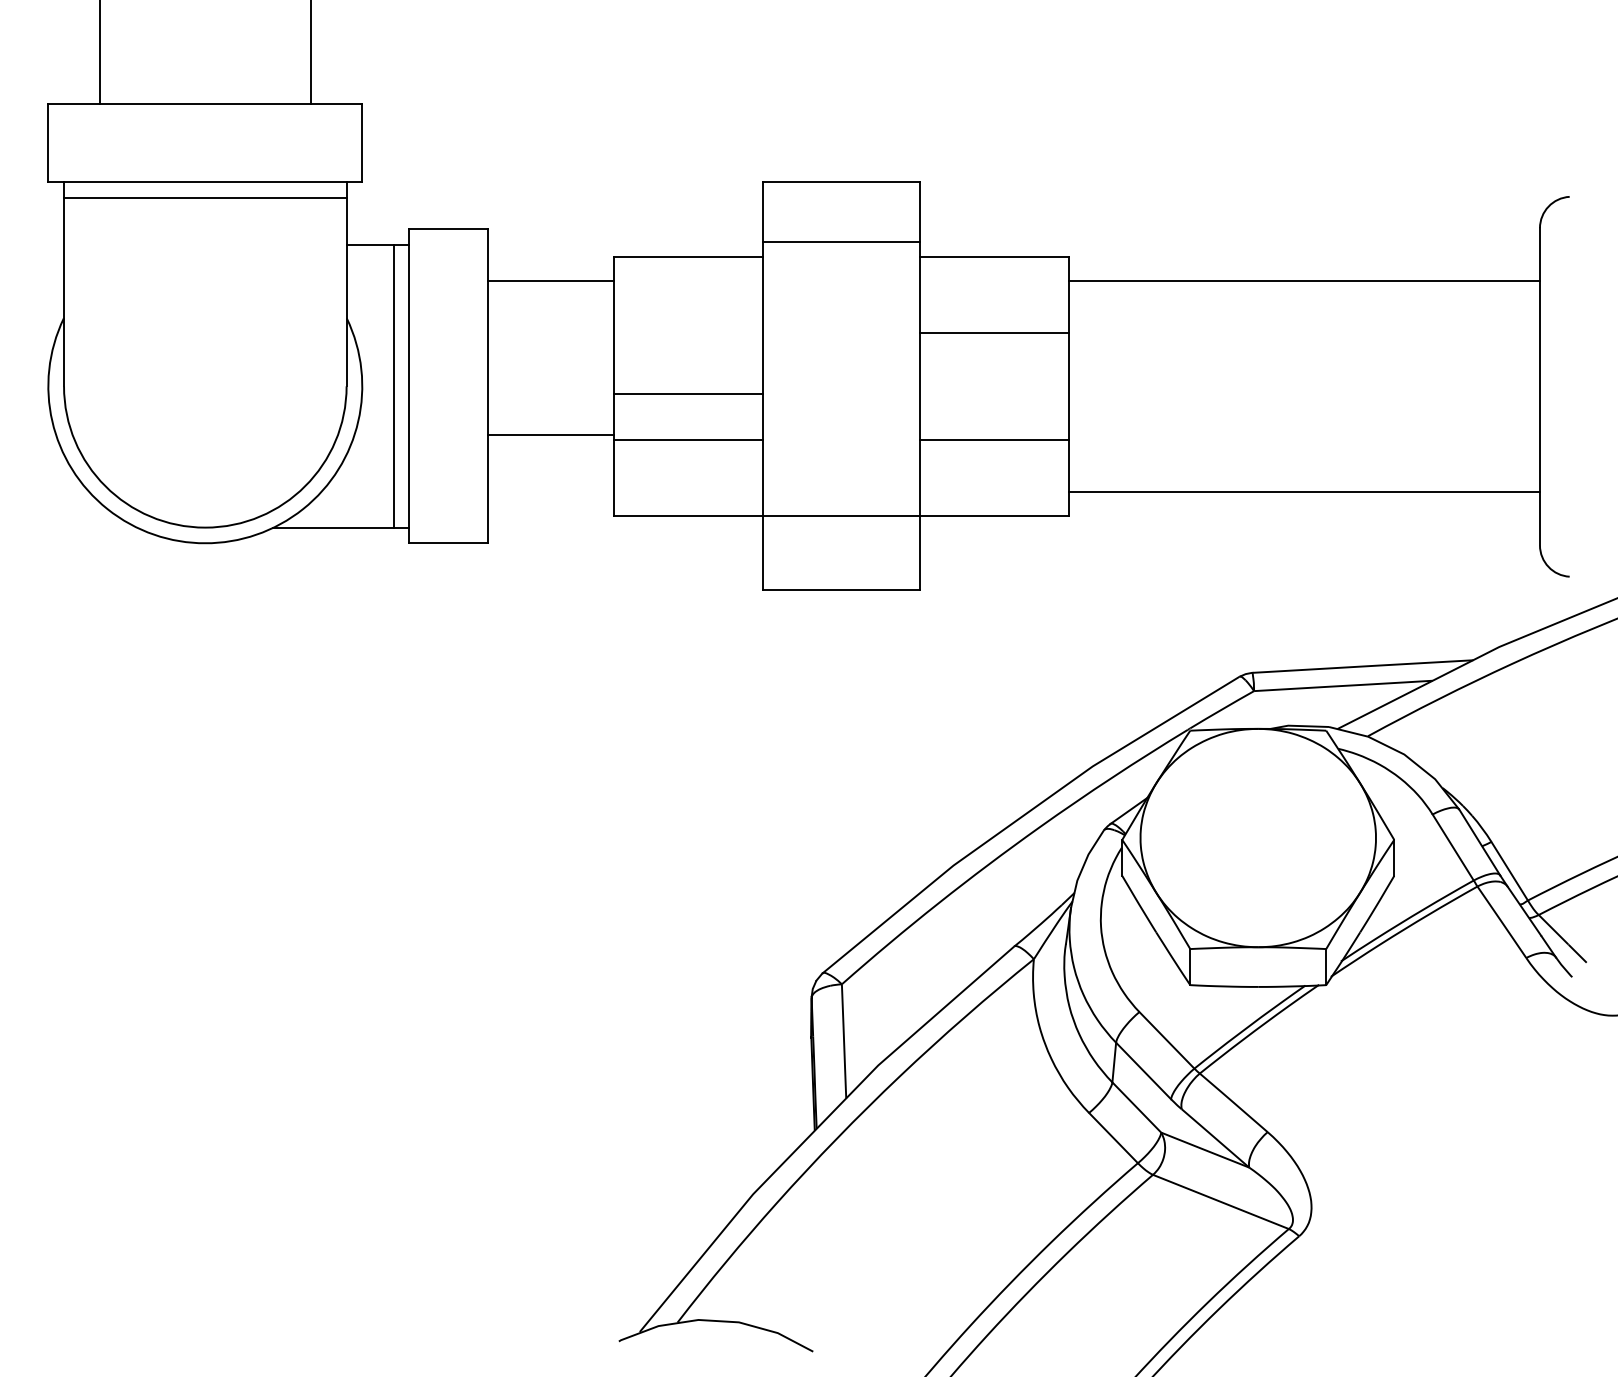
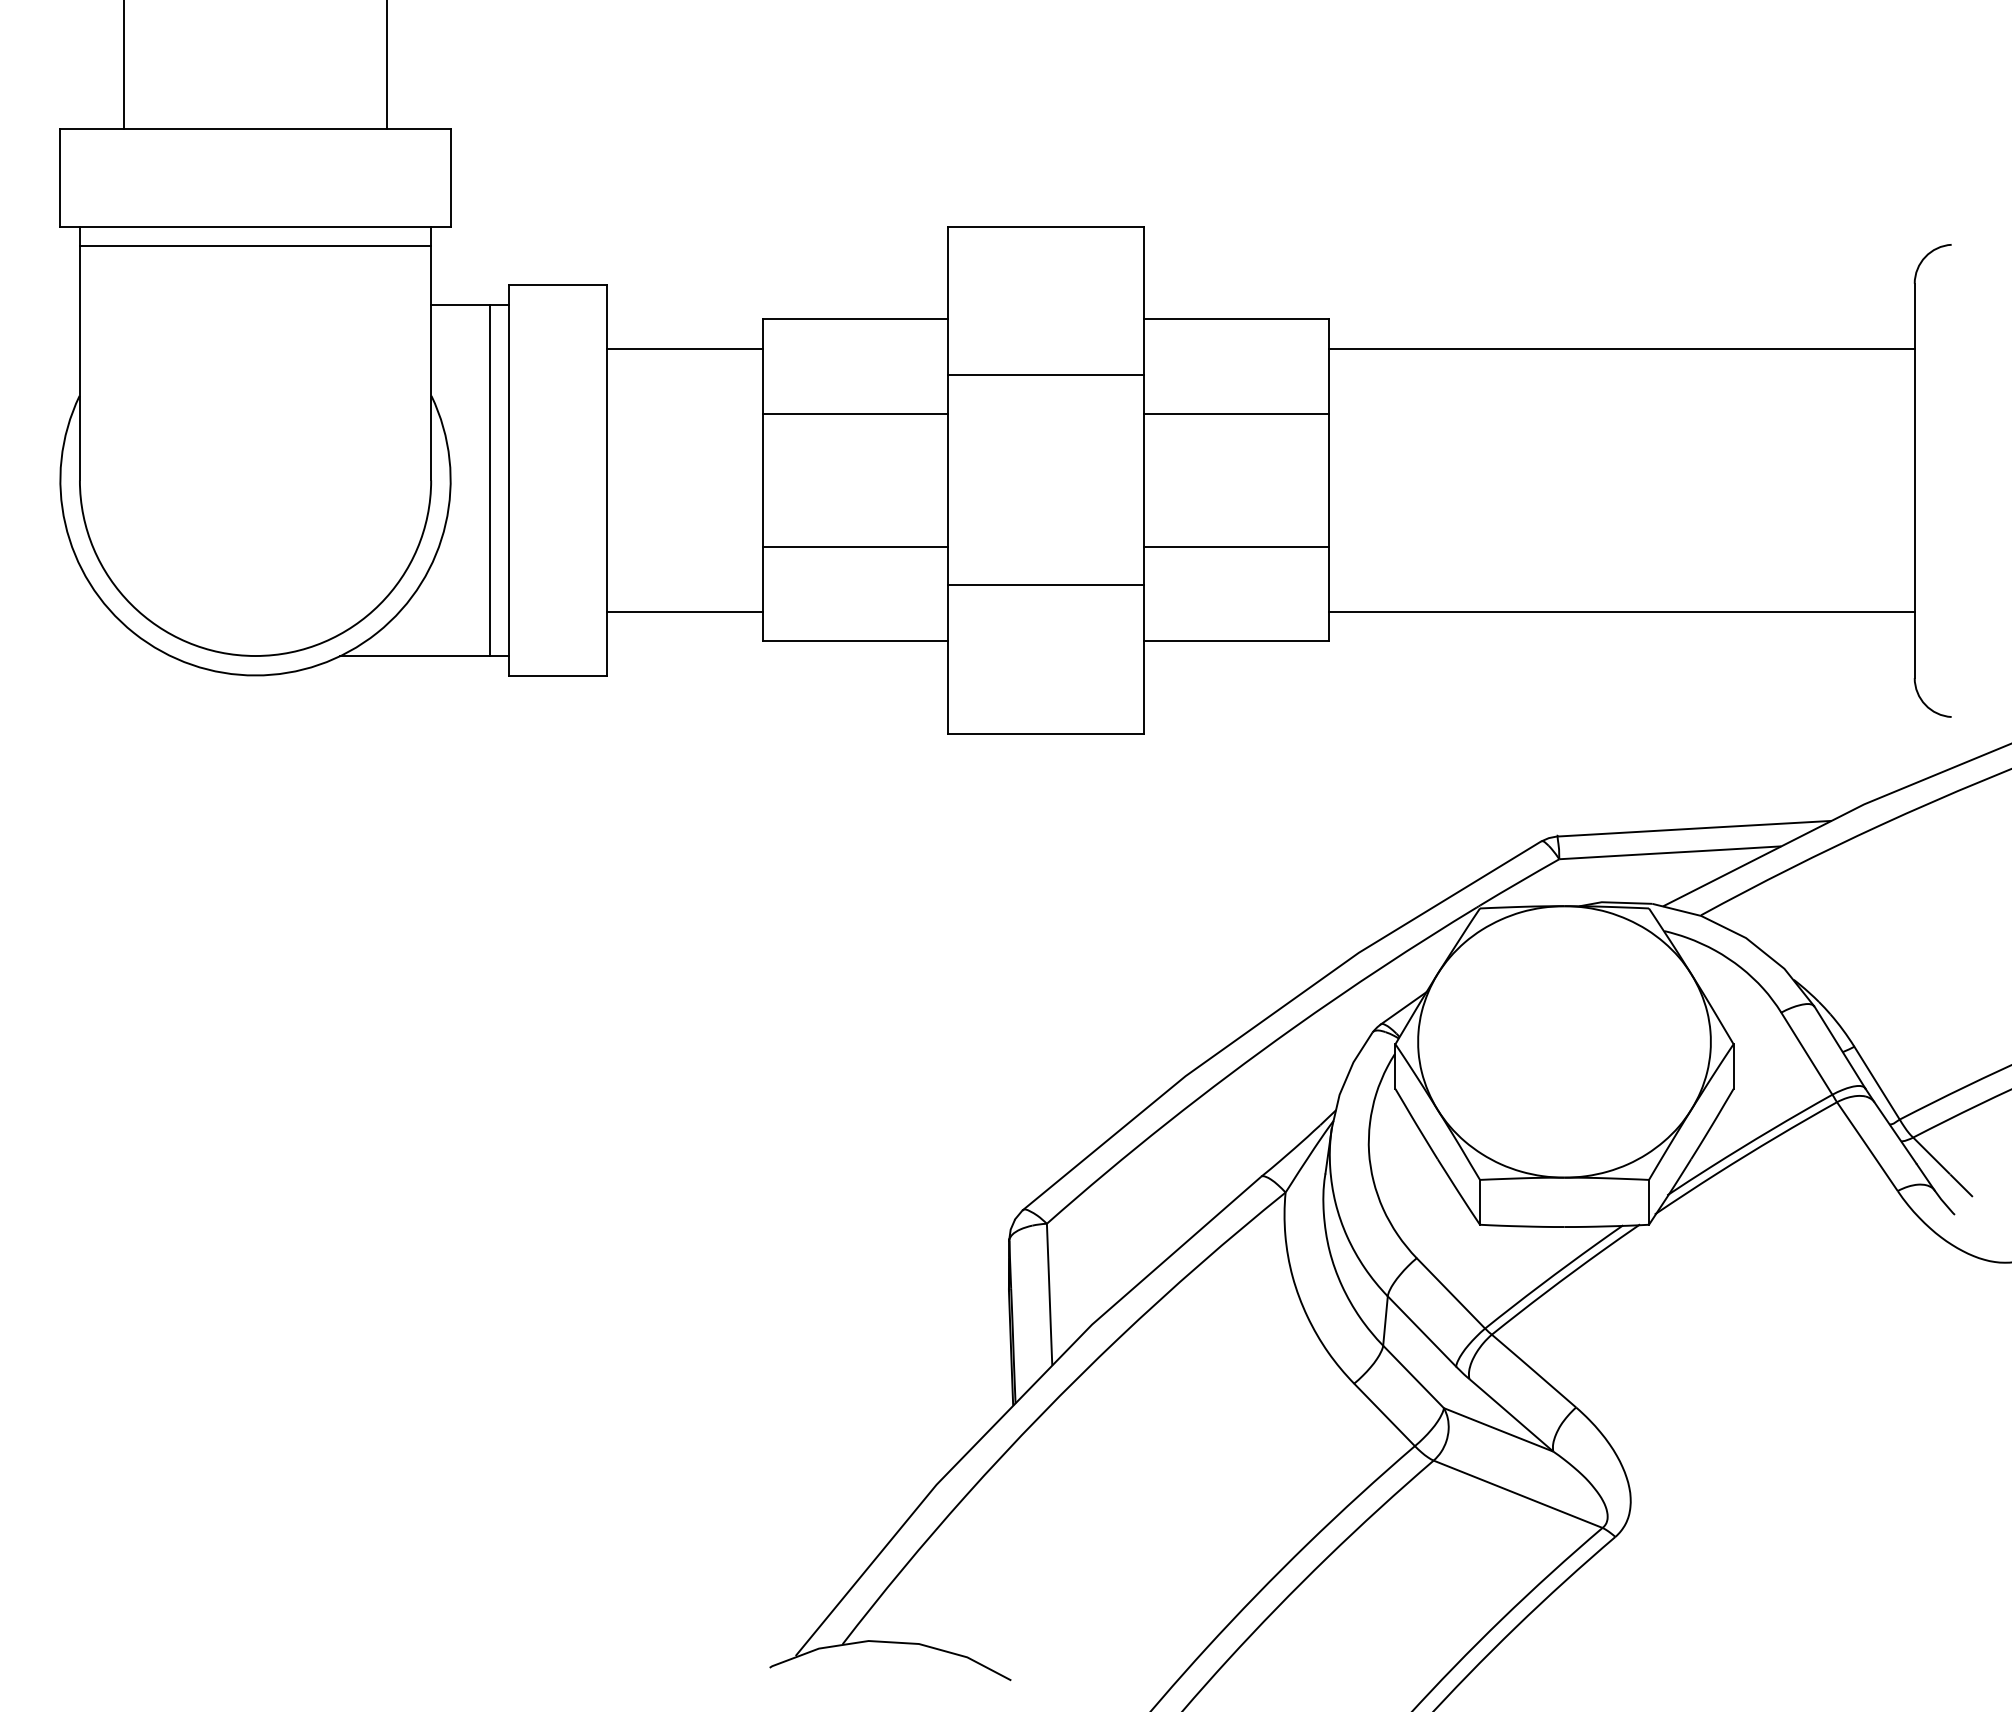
line: (840, 242) -> (1045, 375), moved
line: (687, 393) -> (855, 413), moved
line: (550, 434) -> (684, 611), moved
line: (840, 515) -> (1045, 585), moved

